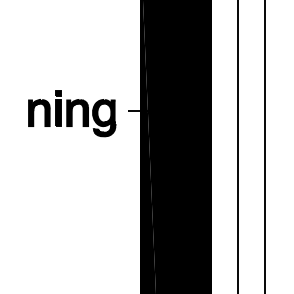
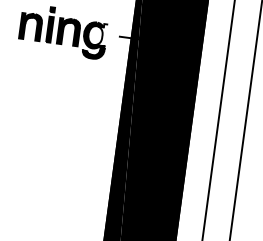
fill: (109, 111) -> (100, 34), removed

